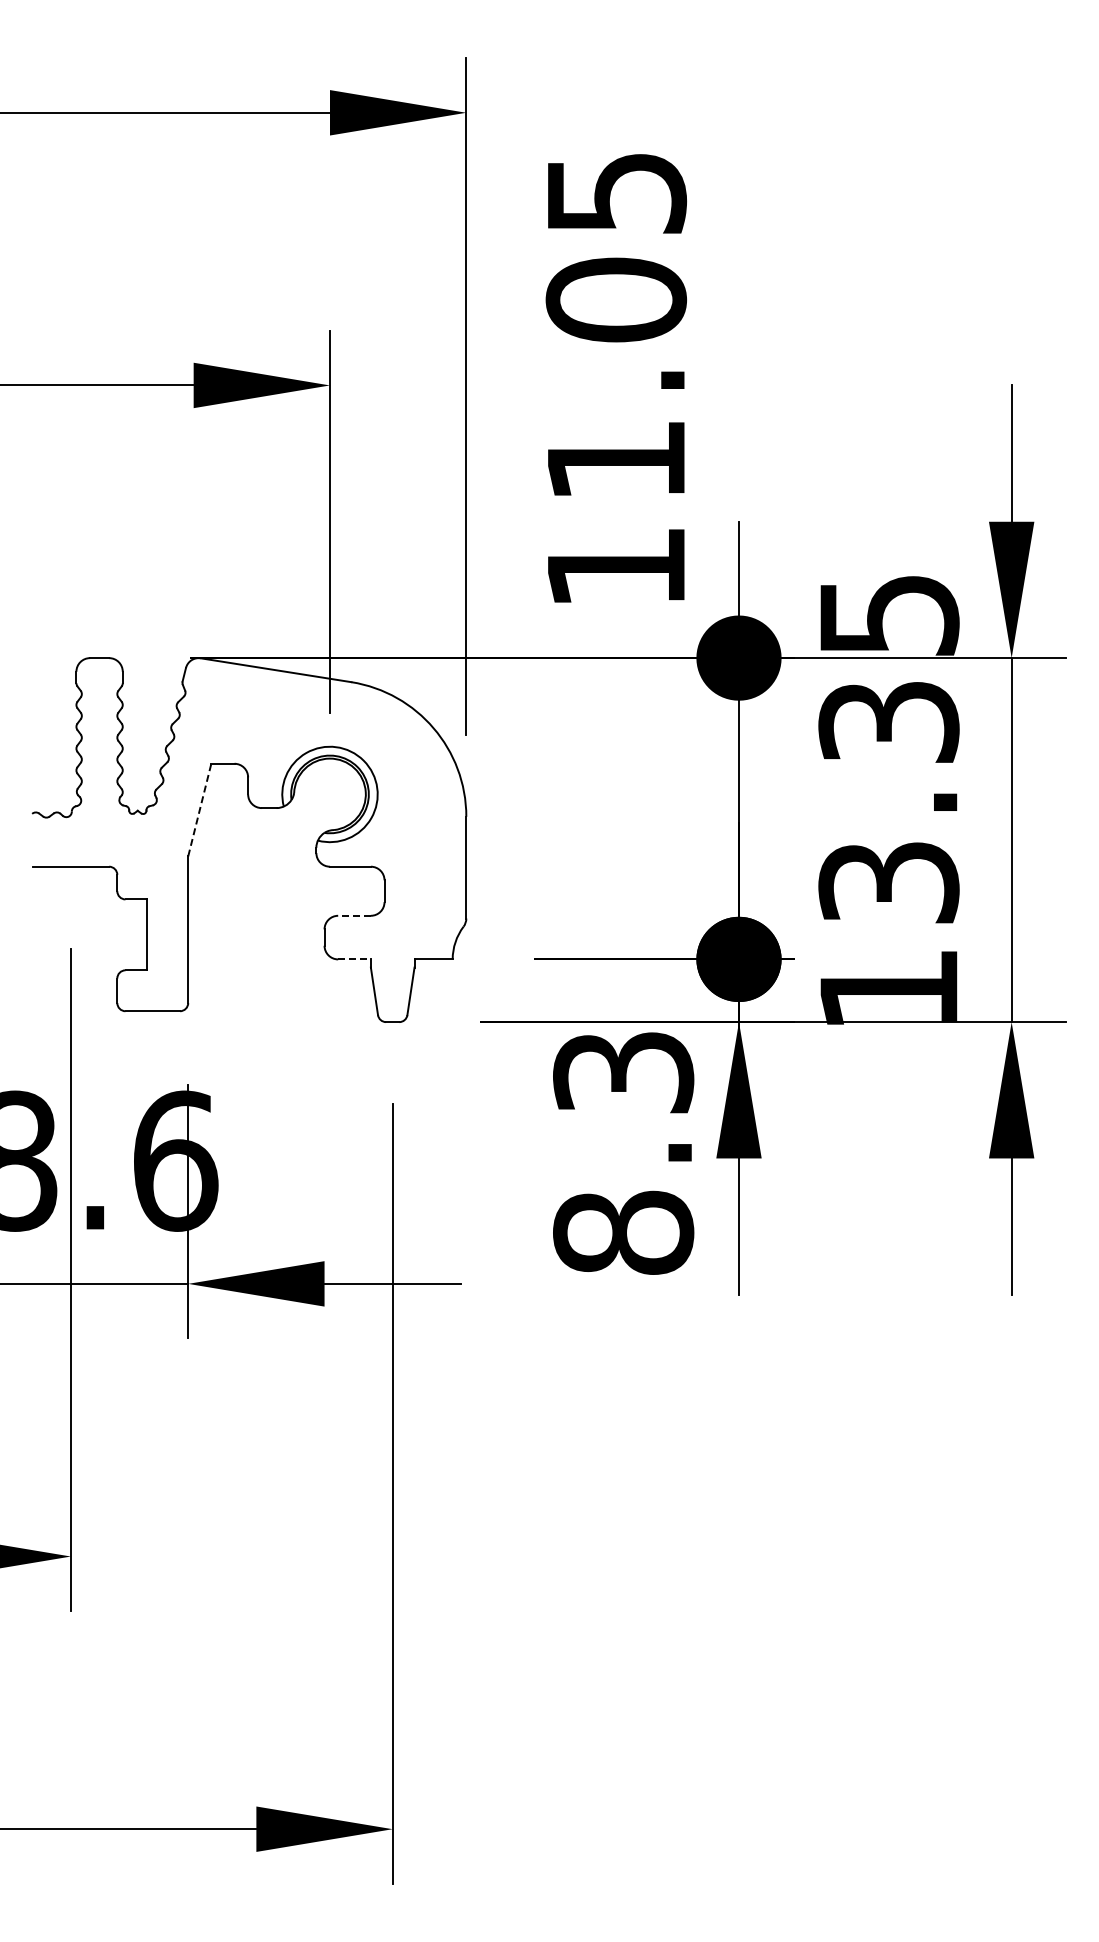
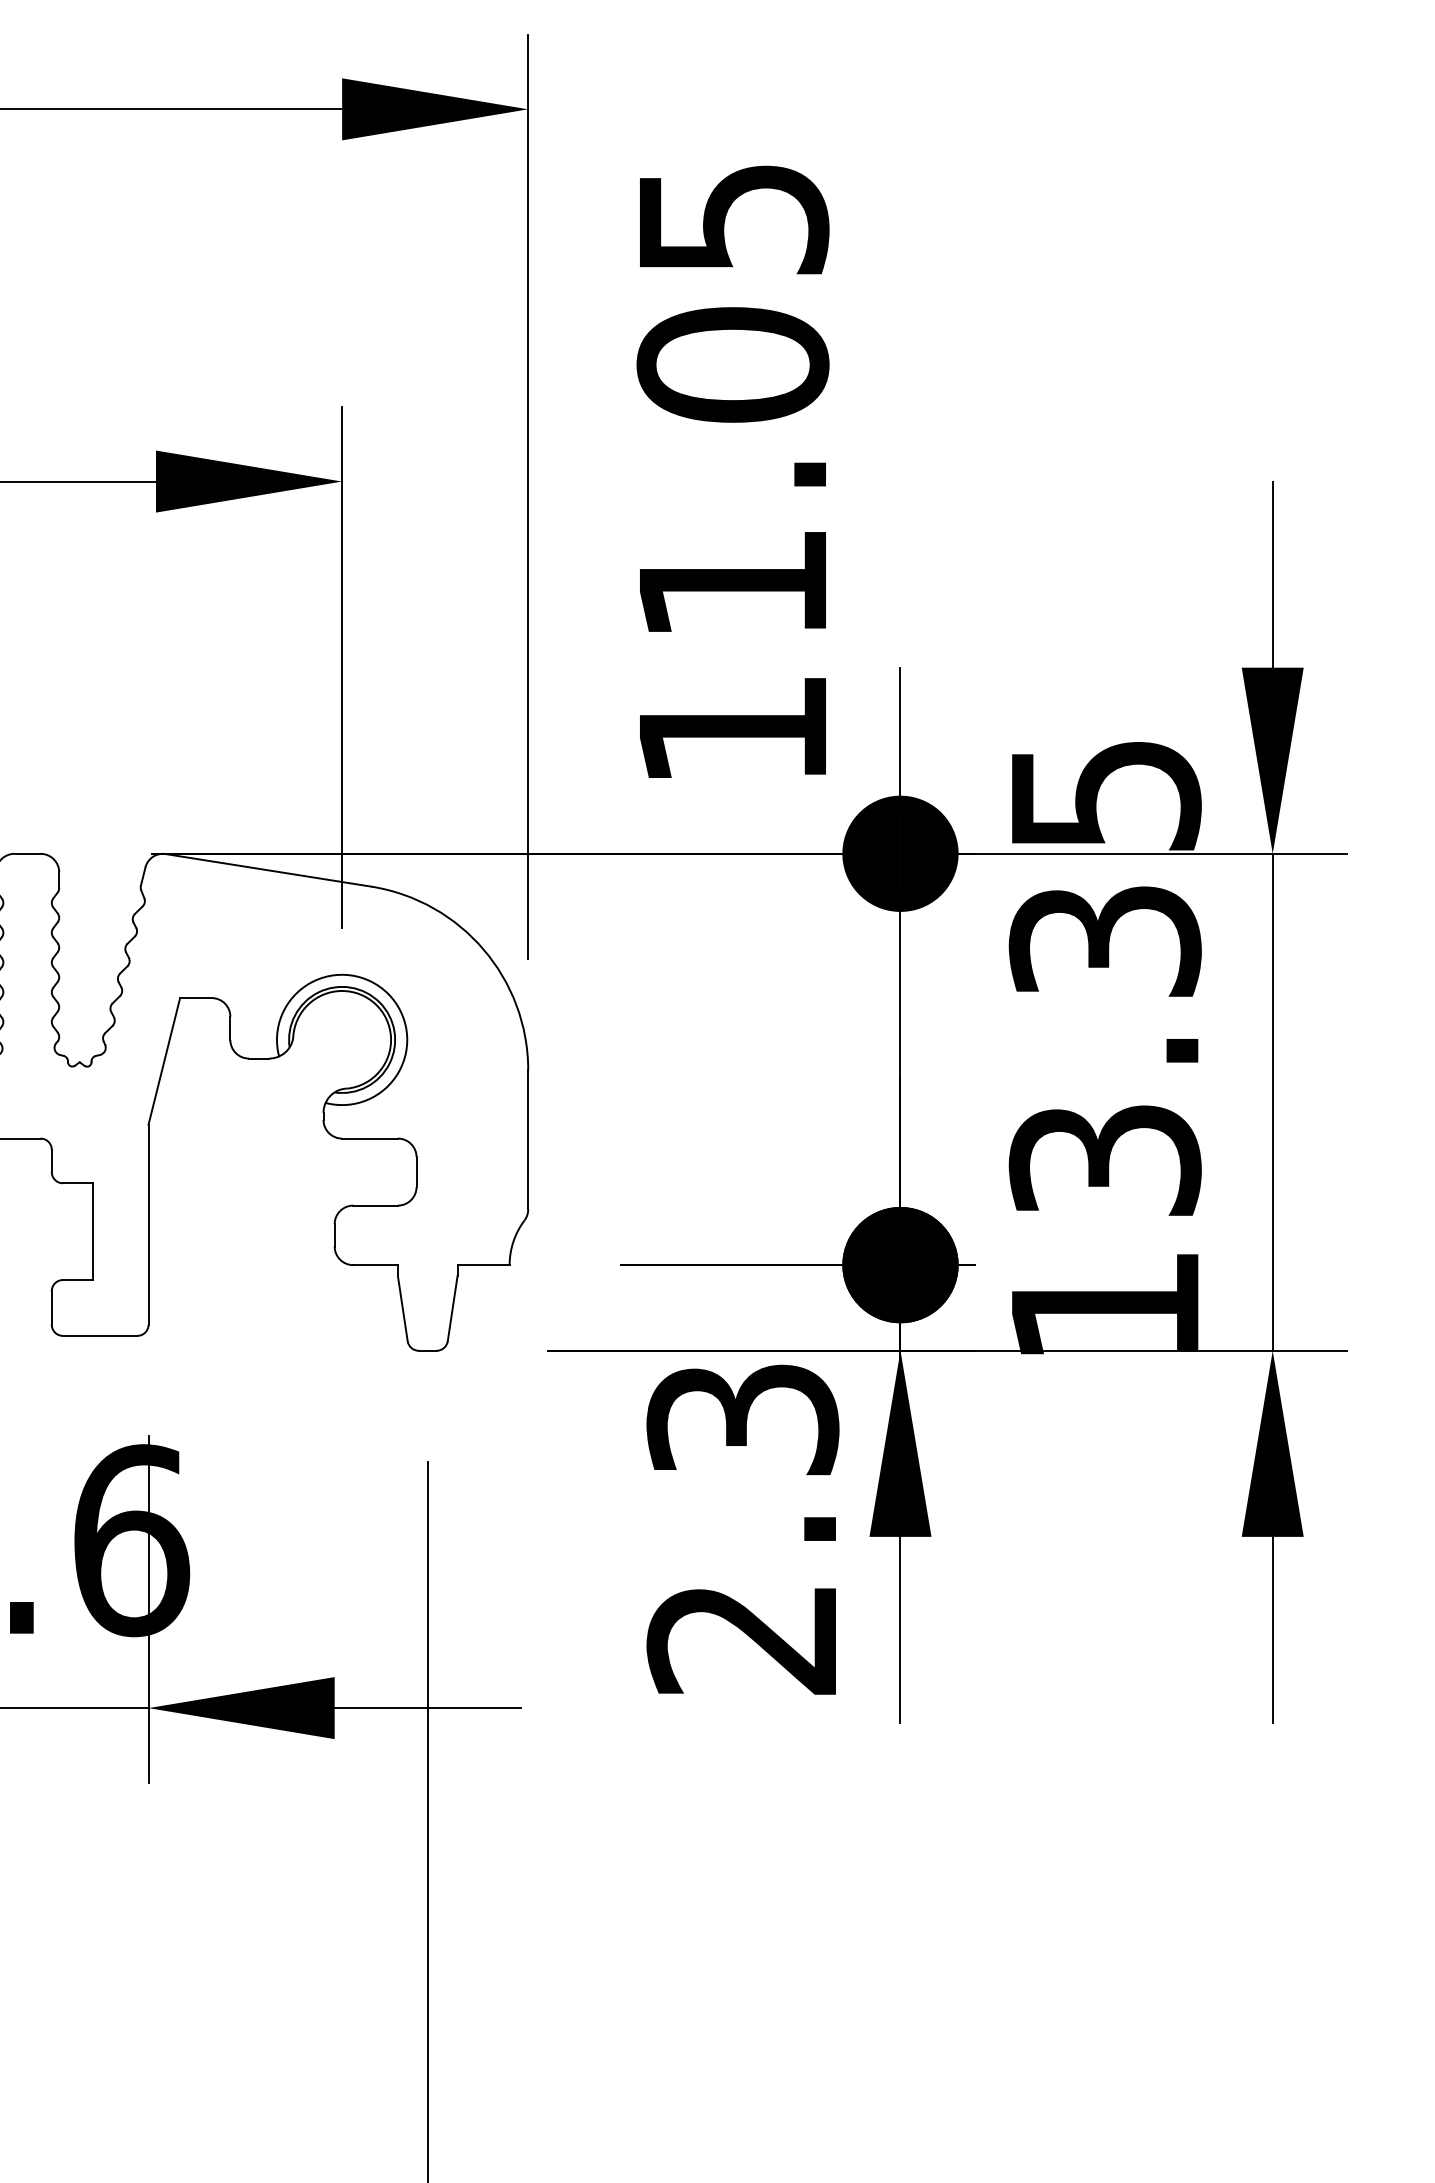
line: (199, 810) -> (163, 1061), dashed -> solid
line: (354, 915) -> (375, 1205), dashed -> solid
line: (355, 959) -> (376, 1265), dashed -> solid
text: (623, 1232) -> (742, 1637), 8.3 -> 2.3

